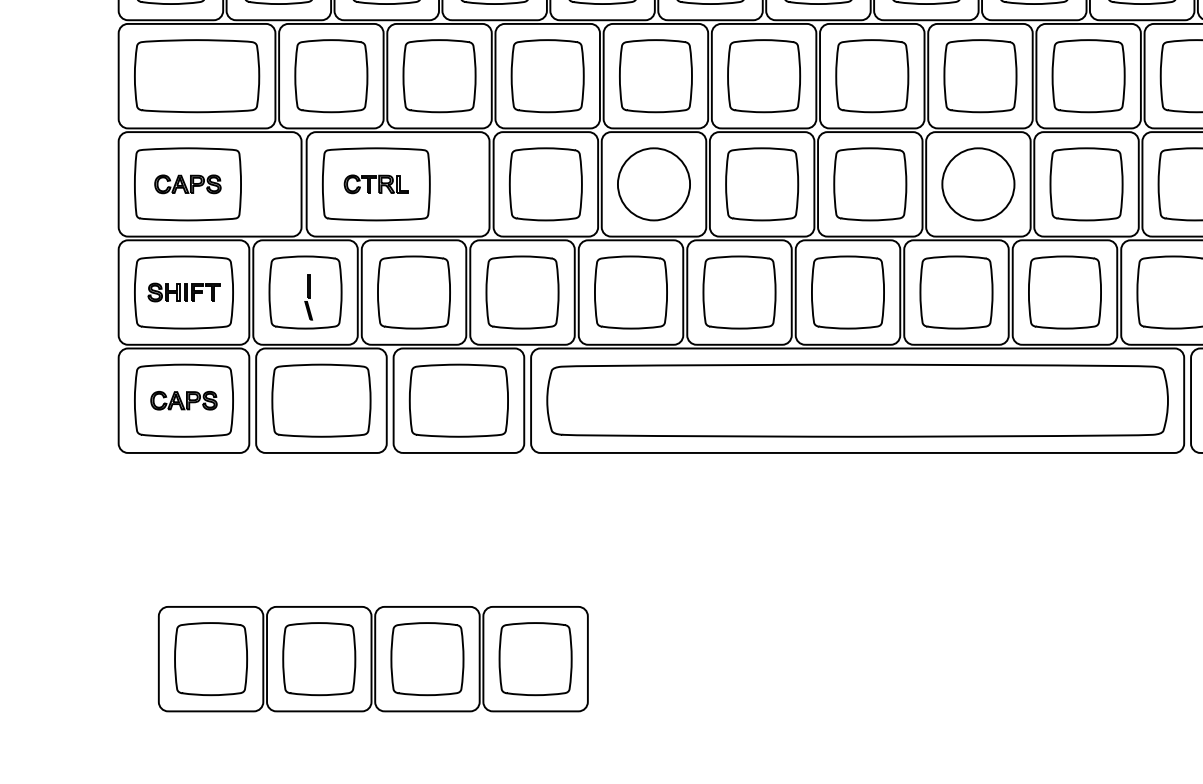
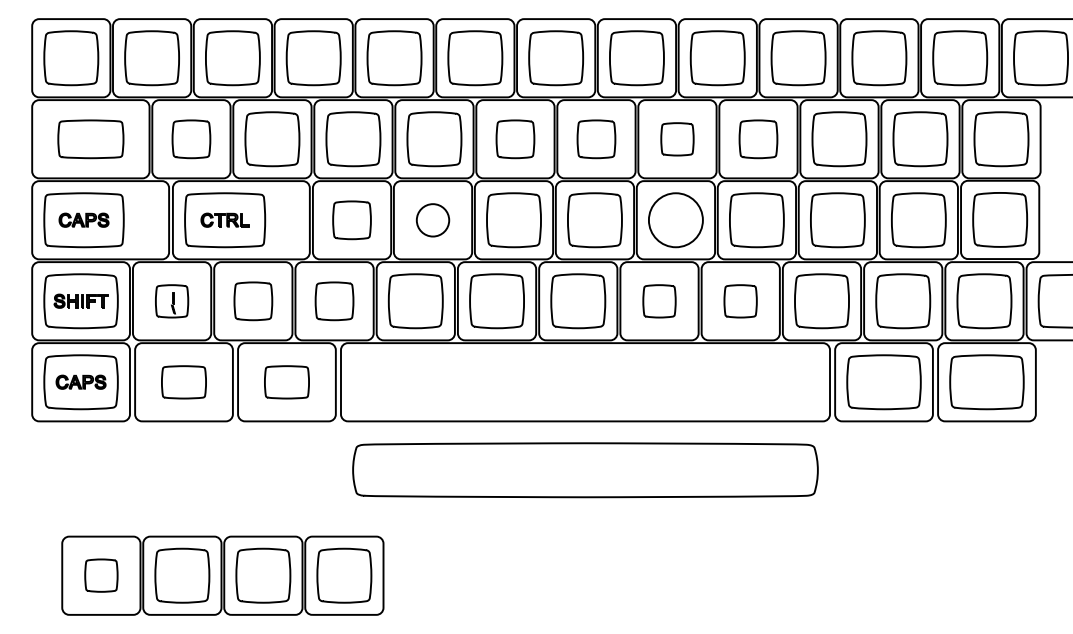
part: (196, 76) -> (90, 139), size x0.7
part: (331, 76) -> (191, 139), size x0.7
part: (764, 76) -> (515, 139), size x0.7
part: (872, 76) -> (596, 139), size x0.7
part: (980, 76) -> (677, 139), size x0.6
part: (1088, 76) -> (758, 139), size x0.7
part: (545, 184) -> (351, 220), size x0.7
part: (653, 184) -> (432, 220), size x0.6
part: (304, 292) -> (171, 301), size x0.6
part: (414, 292) -> (253, 301), size x0.7
part: (522, 292) -> (334, 301), size x0.7
part: (956, 292) -> (659, 301), size x0.6
part: (1064, 292) -> (740, 301), size x0.6
part: (320, 401) -> (183, 382), size x0.6
part: (458, 401) -> (286, 382), size x0.6
part: (857, 401) -> (585, 470), moved
part: (211, 658) -> (101, 575), size x0.6

